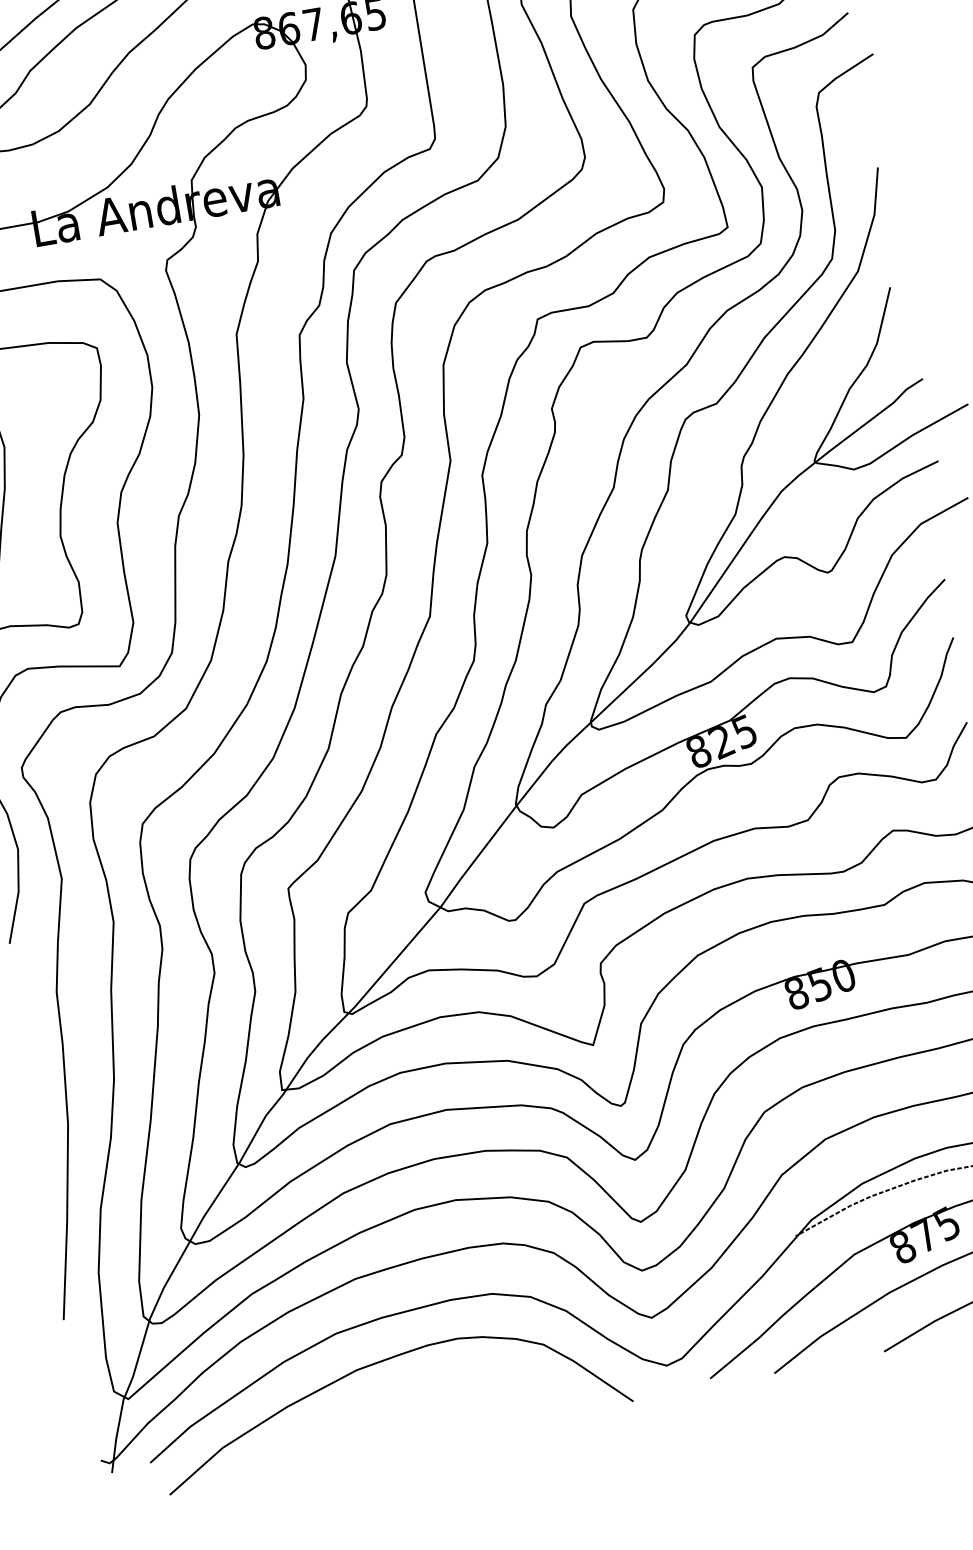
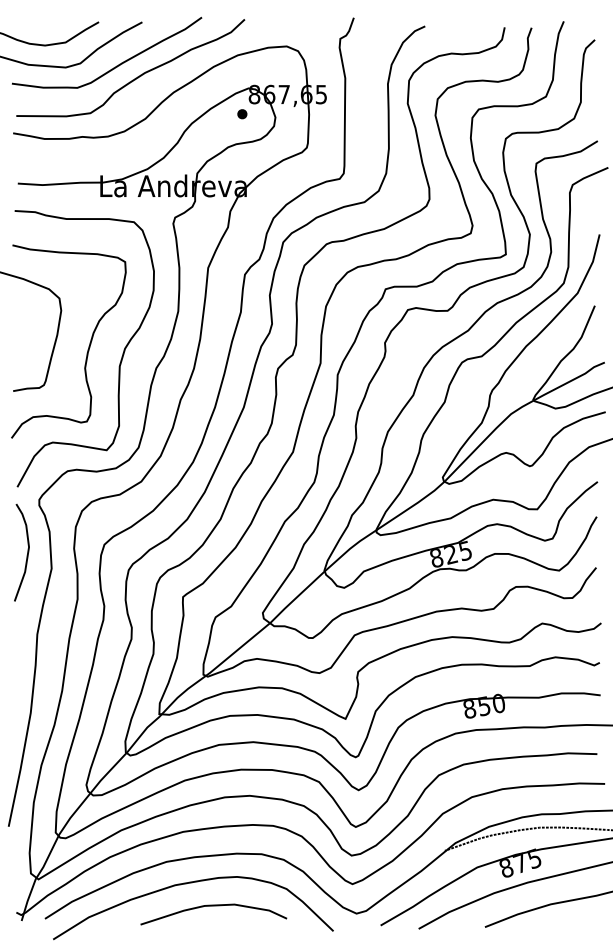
part: (250, 69) -> (242, 114), added
curve: (426, 1394) -> (213, 906), added

